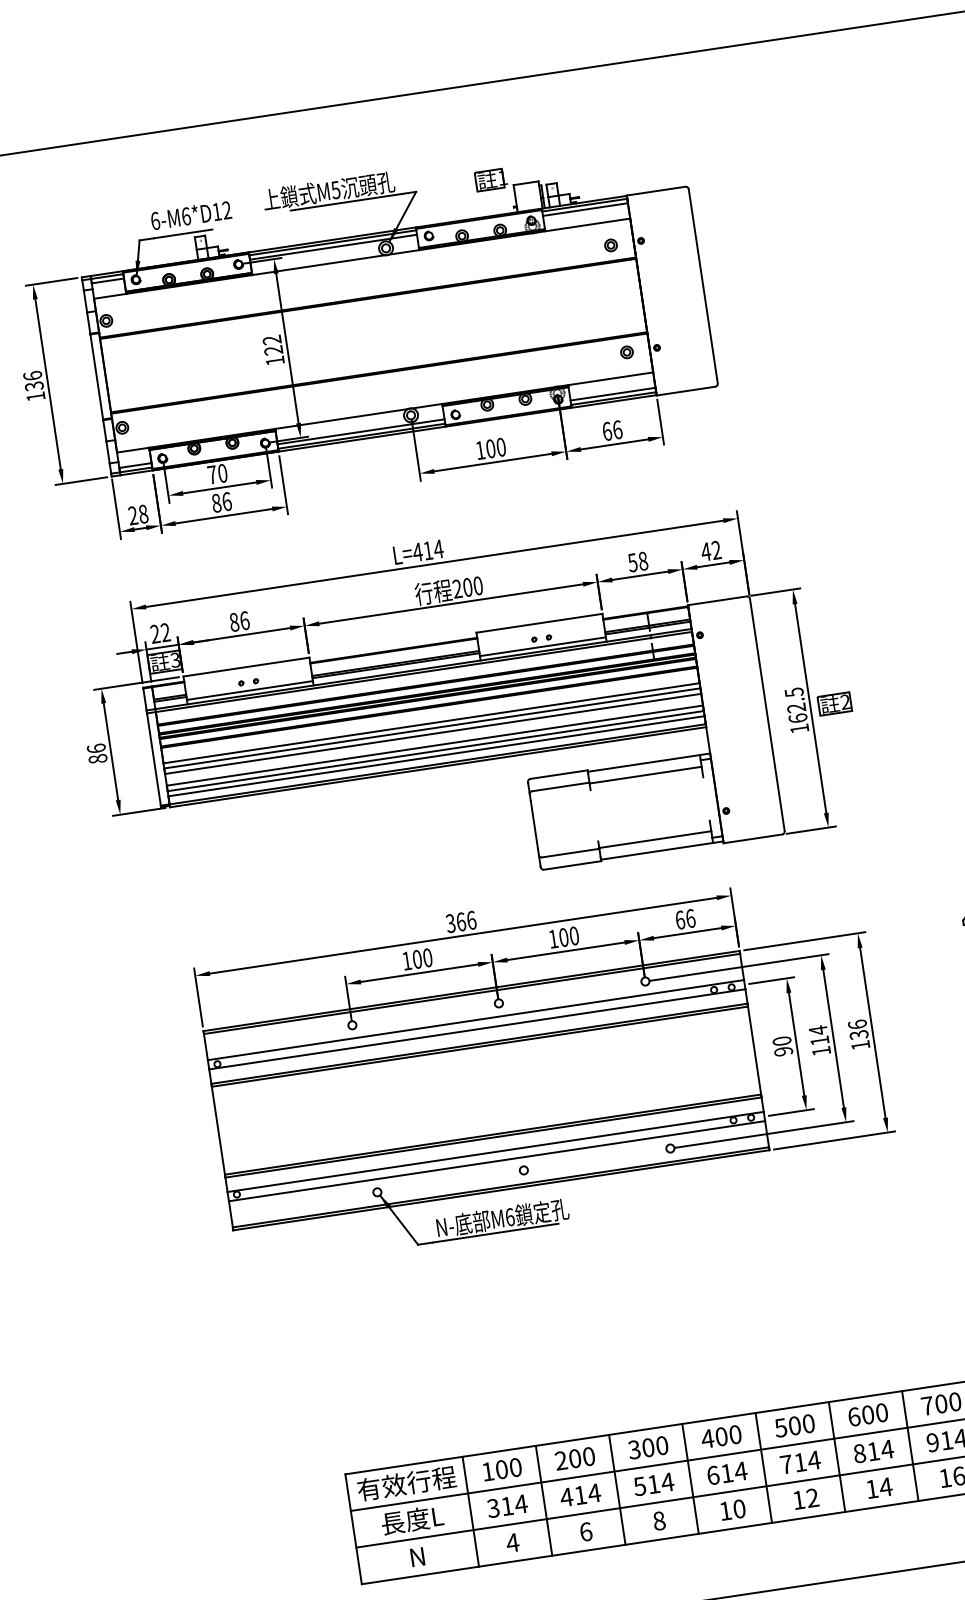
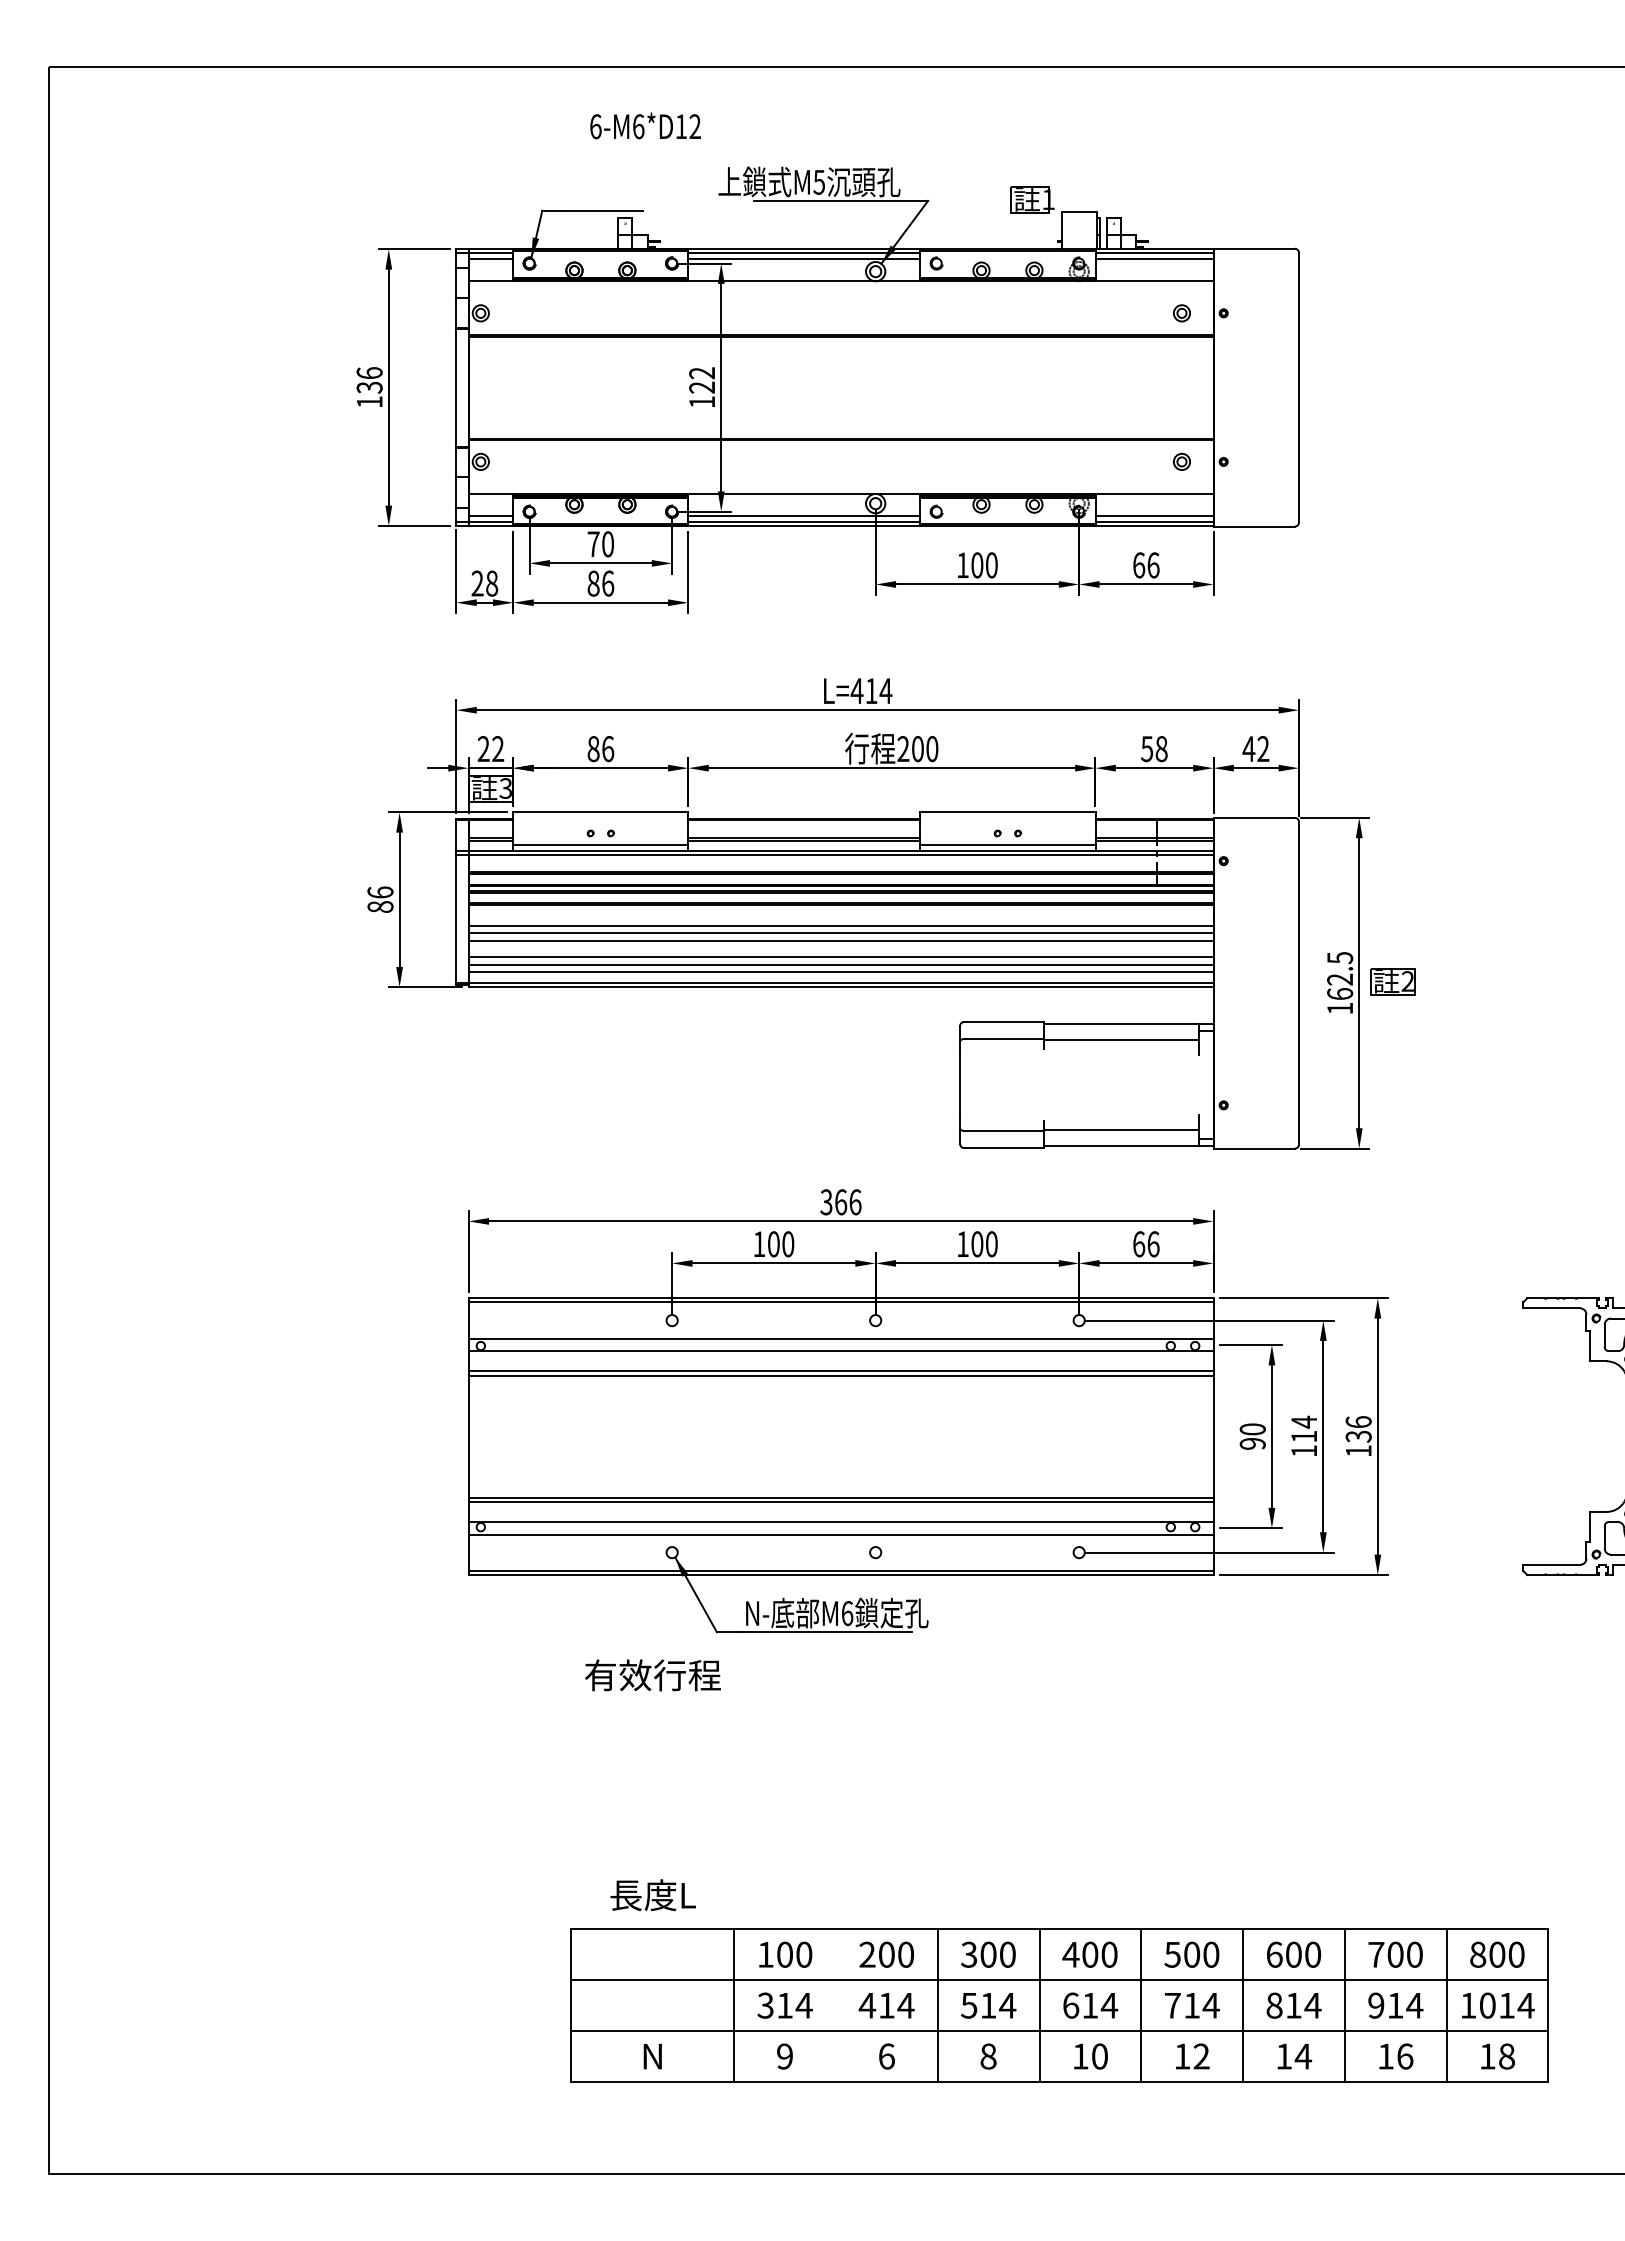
text: (191, 214) -> (645, 125), moved
text: (406, 1483) -> (652, 1675), moved
line: (544, 1500) -> (836, 2005), removed
text: (411, 1520) -> (652, 1895), moved
text: (512, 1542) -> (784, 2056), 4 -> 9

